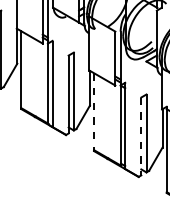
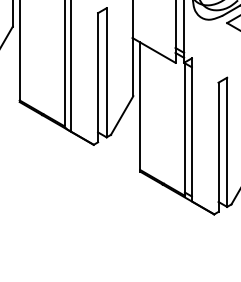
line: (94, 112) -> (140, 107), dashed -> solid
line: (141, 136) -> (218, 147), dashed -> solid

